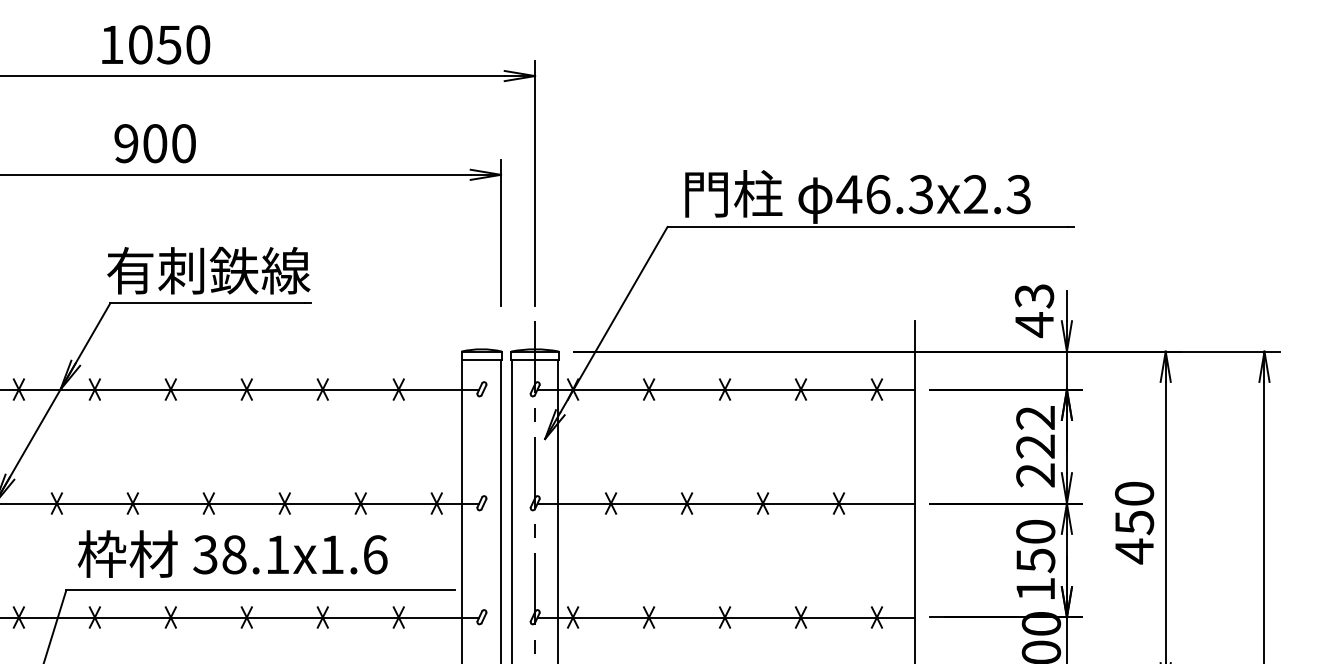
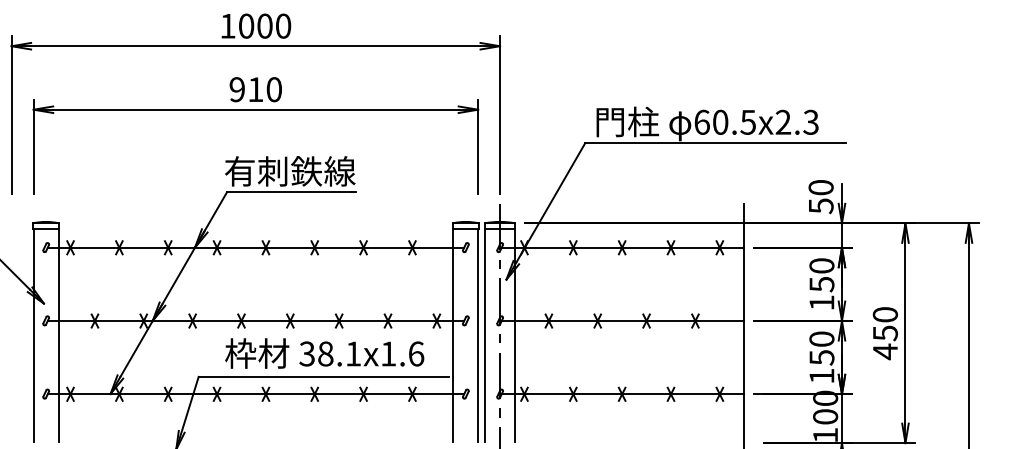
text: (168, 43) -> (264, 25), 1050 -> 1000
text: (154, 143) -> (255, 89), 900 -> 910
text: (884, 193) -> (724, 121), 46.3x2.3 -> 60.5x2.3
text: (1033, 311) -> (820, 197), 43 -> 50
text: (1035, 446) -> (821, 284), 222 -> 150
text: (232, 554) -> (324, 353), moved

